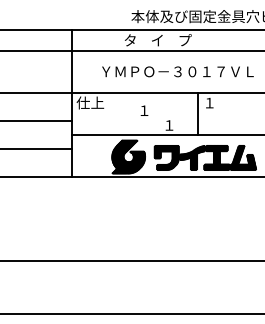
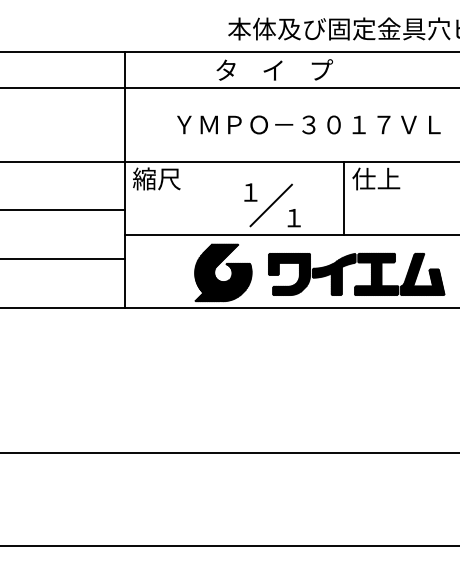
text: (89, 102) -> (155, 178), 仕上 -> 縮尺
text: (216, 102) -> (375, 178), １ -> 仕上
line: (156, 118) -> (271, 205), added

